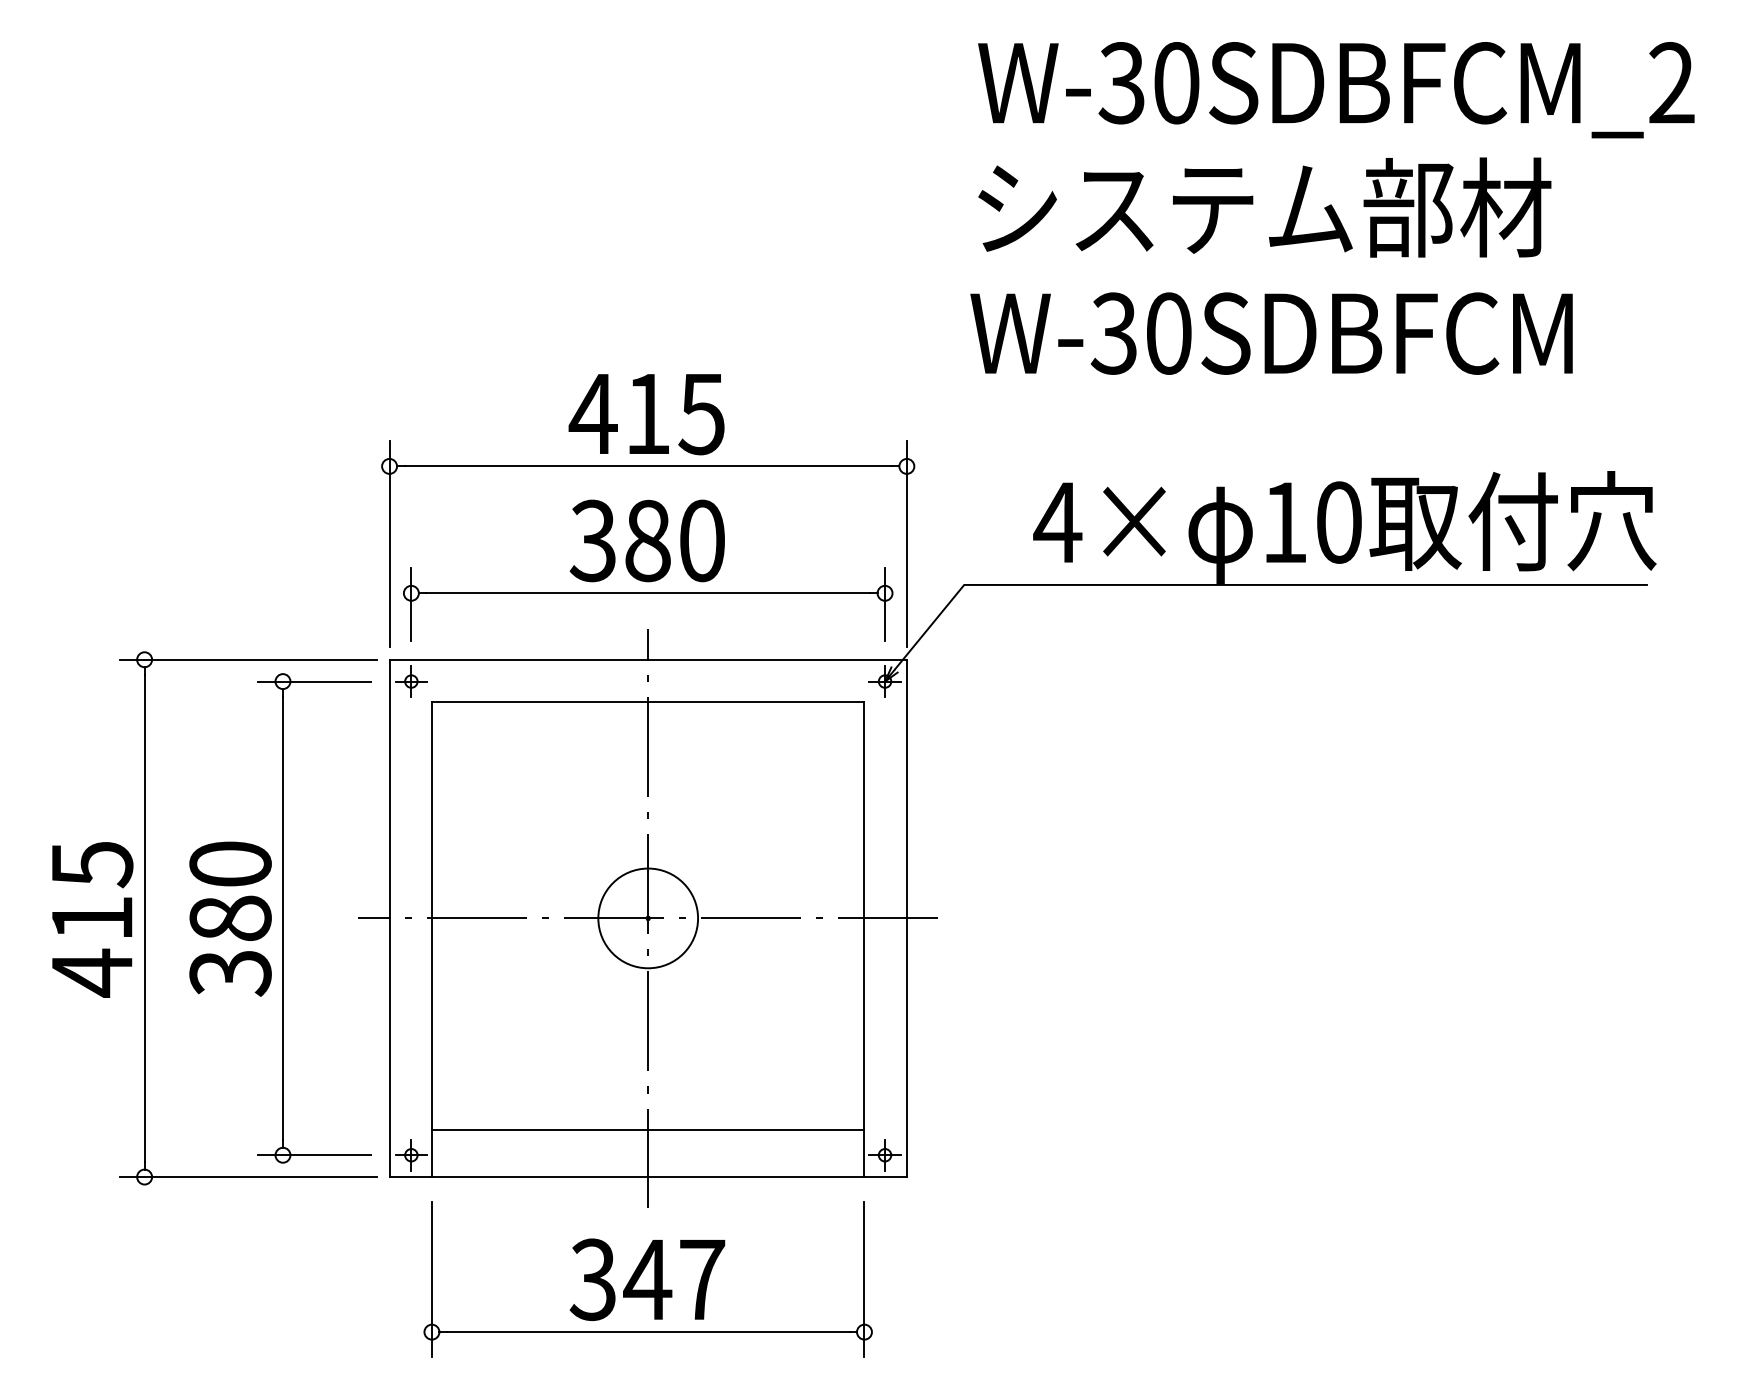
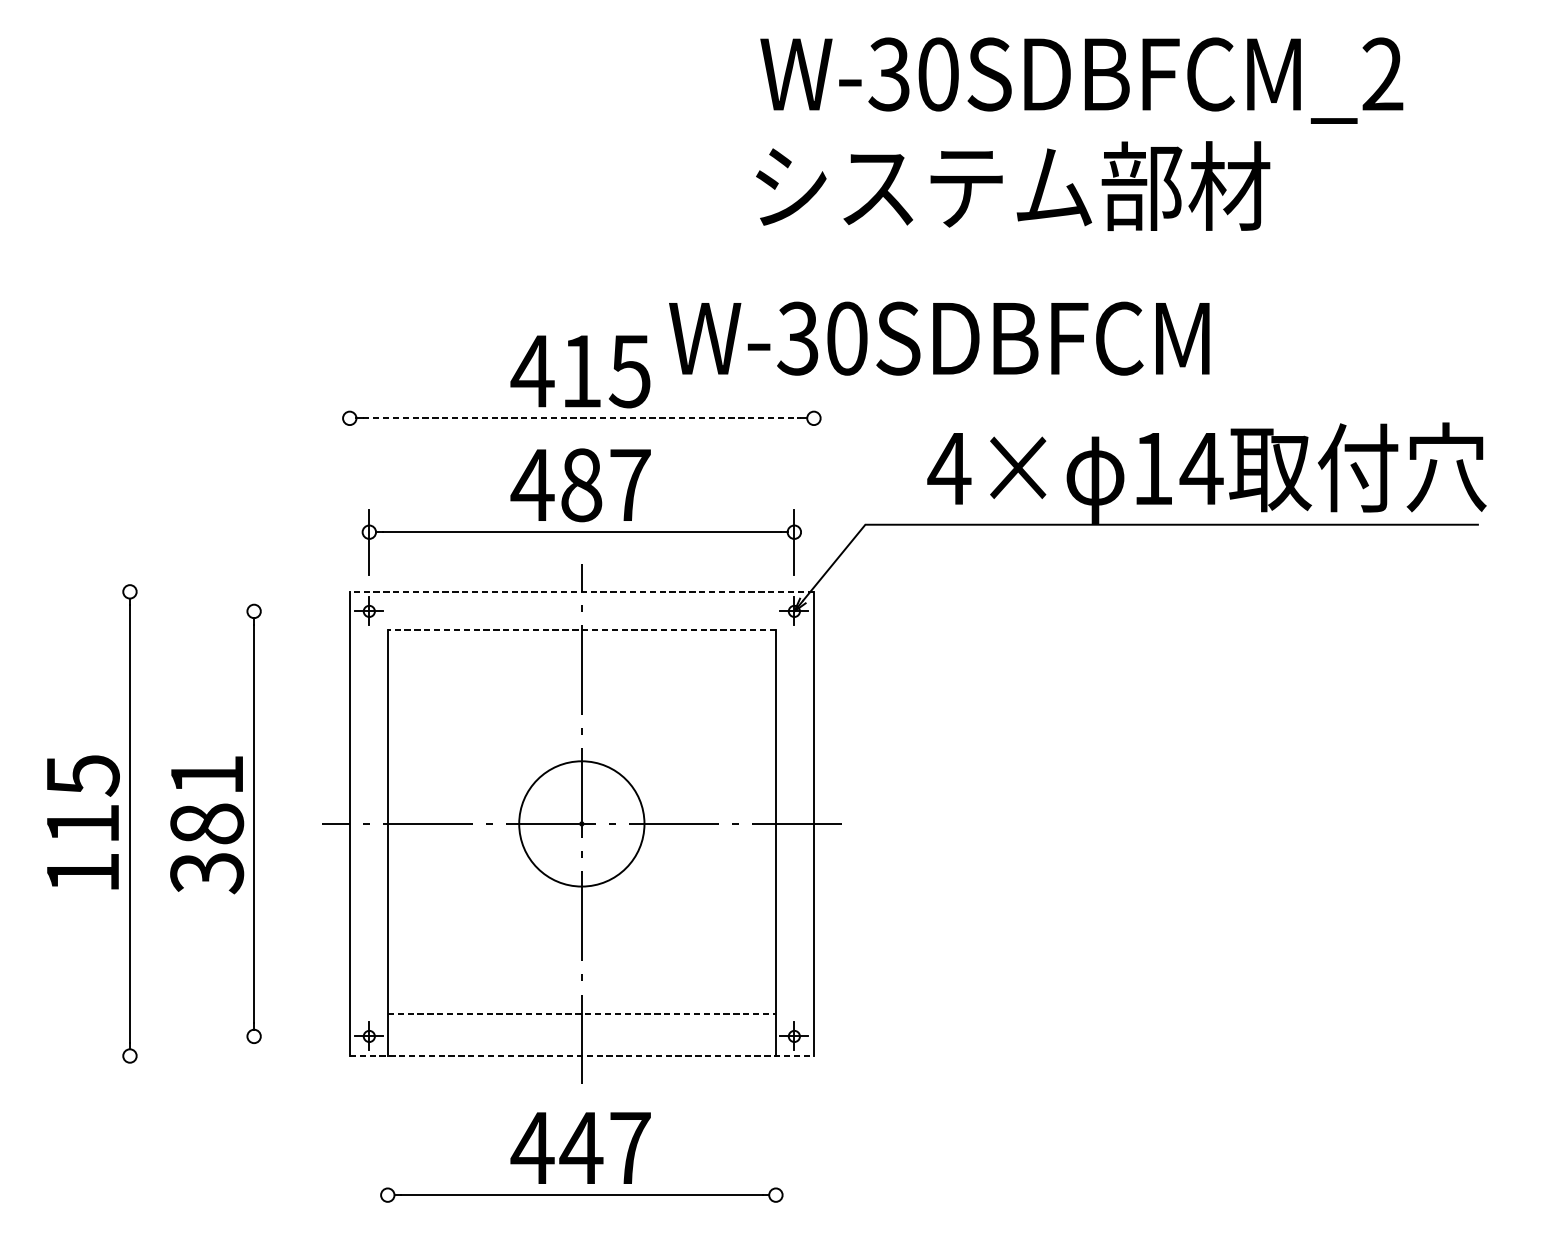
text: (1336, 90) -> (1081, 81), moved
text: (1264, 207) -> (1012, 186), moved
text: (1271, 333) -> (939, 338), moved
line: (648, 466) -> (582, 418), solid -> dashed
text: (1338, 522) -> (1201, 468), 10 -> 14
text: (646, 540) -> (580, 484), 380 -> 487
line: (389, 544) -> (349, 488), removed
line: (906, 544) -> (813, 488), removed
line: (248, 659) -> (223, 591), removed
line: (648, 659) -> (582, 591), solid -> dashed
line: (314, 681) -> (282, 611), removed
line: (647, 702) -> (581, 630), solid -> dashed
text: (230, 863) -> (207, 774), 380 -> 381
circle: (648, 918) -> (582, 824), size x1.4
text: (92, 972) -> (83, 872), 415 -> 115
line: (648, 1129) -> (582, 1013), solid -> dashed
line: (314, 1155) -> (282, 1036), removed
line: (248, 1177) -> (223, 1056), removed
line: (648, 1177) -> (582, 1056), solid -> dashed
line: (431, 1279) -> (387, 1147), removed
text: (592, 1279) -> (531, 1147), 347 -> 447
line: (864, 1279) -> (775, 1147), removed

